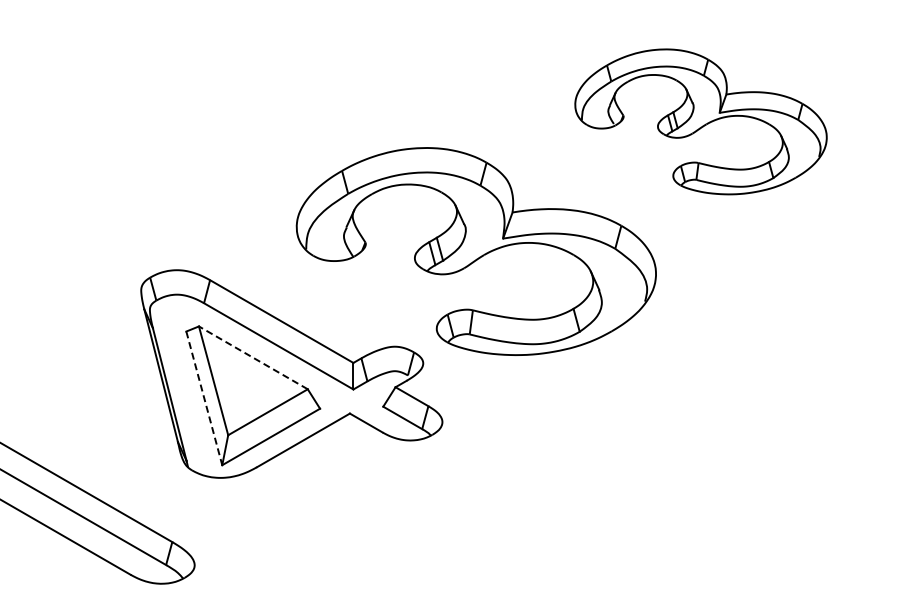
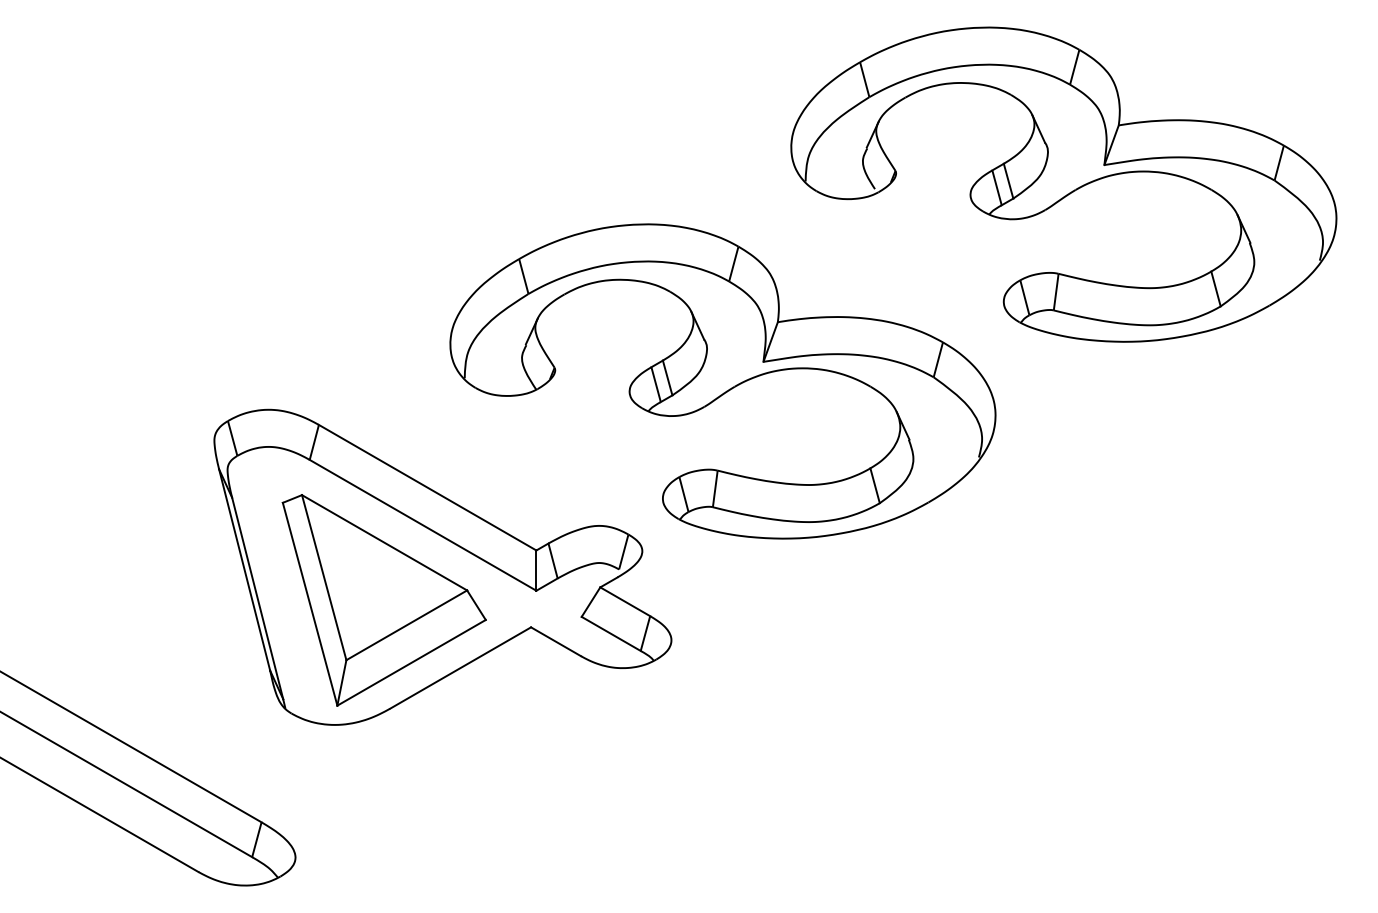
part: (700, 121) -> (1063, 184), size x1.43
line: (253, 357) -> (384, 542), dashed -> solid
line: (204, 398) -> (310, 604), dashed -> solid

